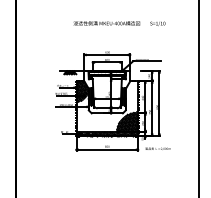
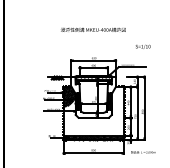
text: (157, 23) -> (142, 46), moved
hatch: (127, 121) -> (113, 125), removed

